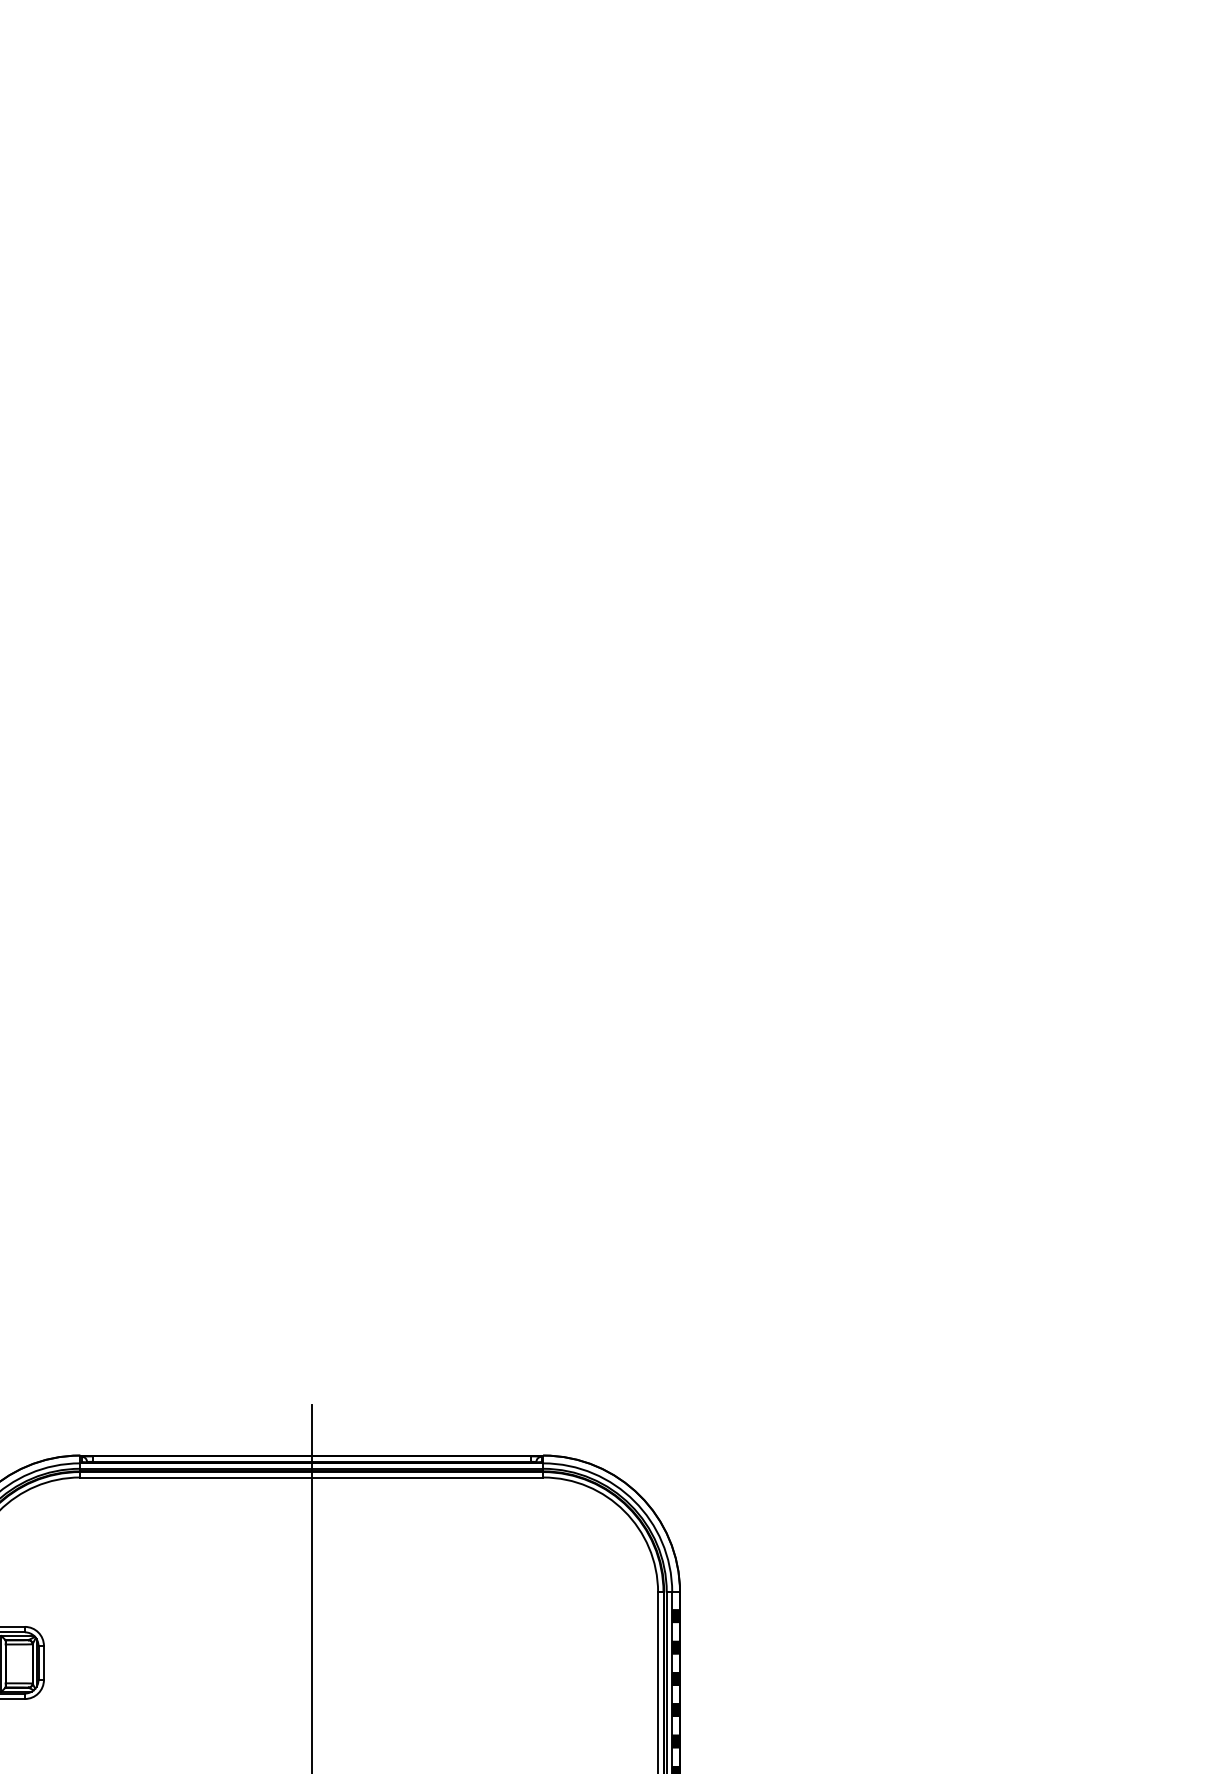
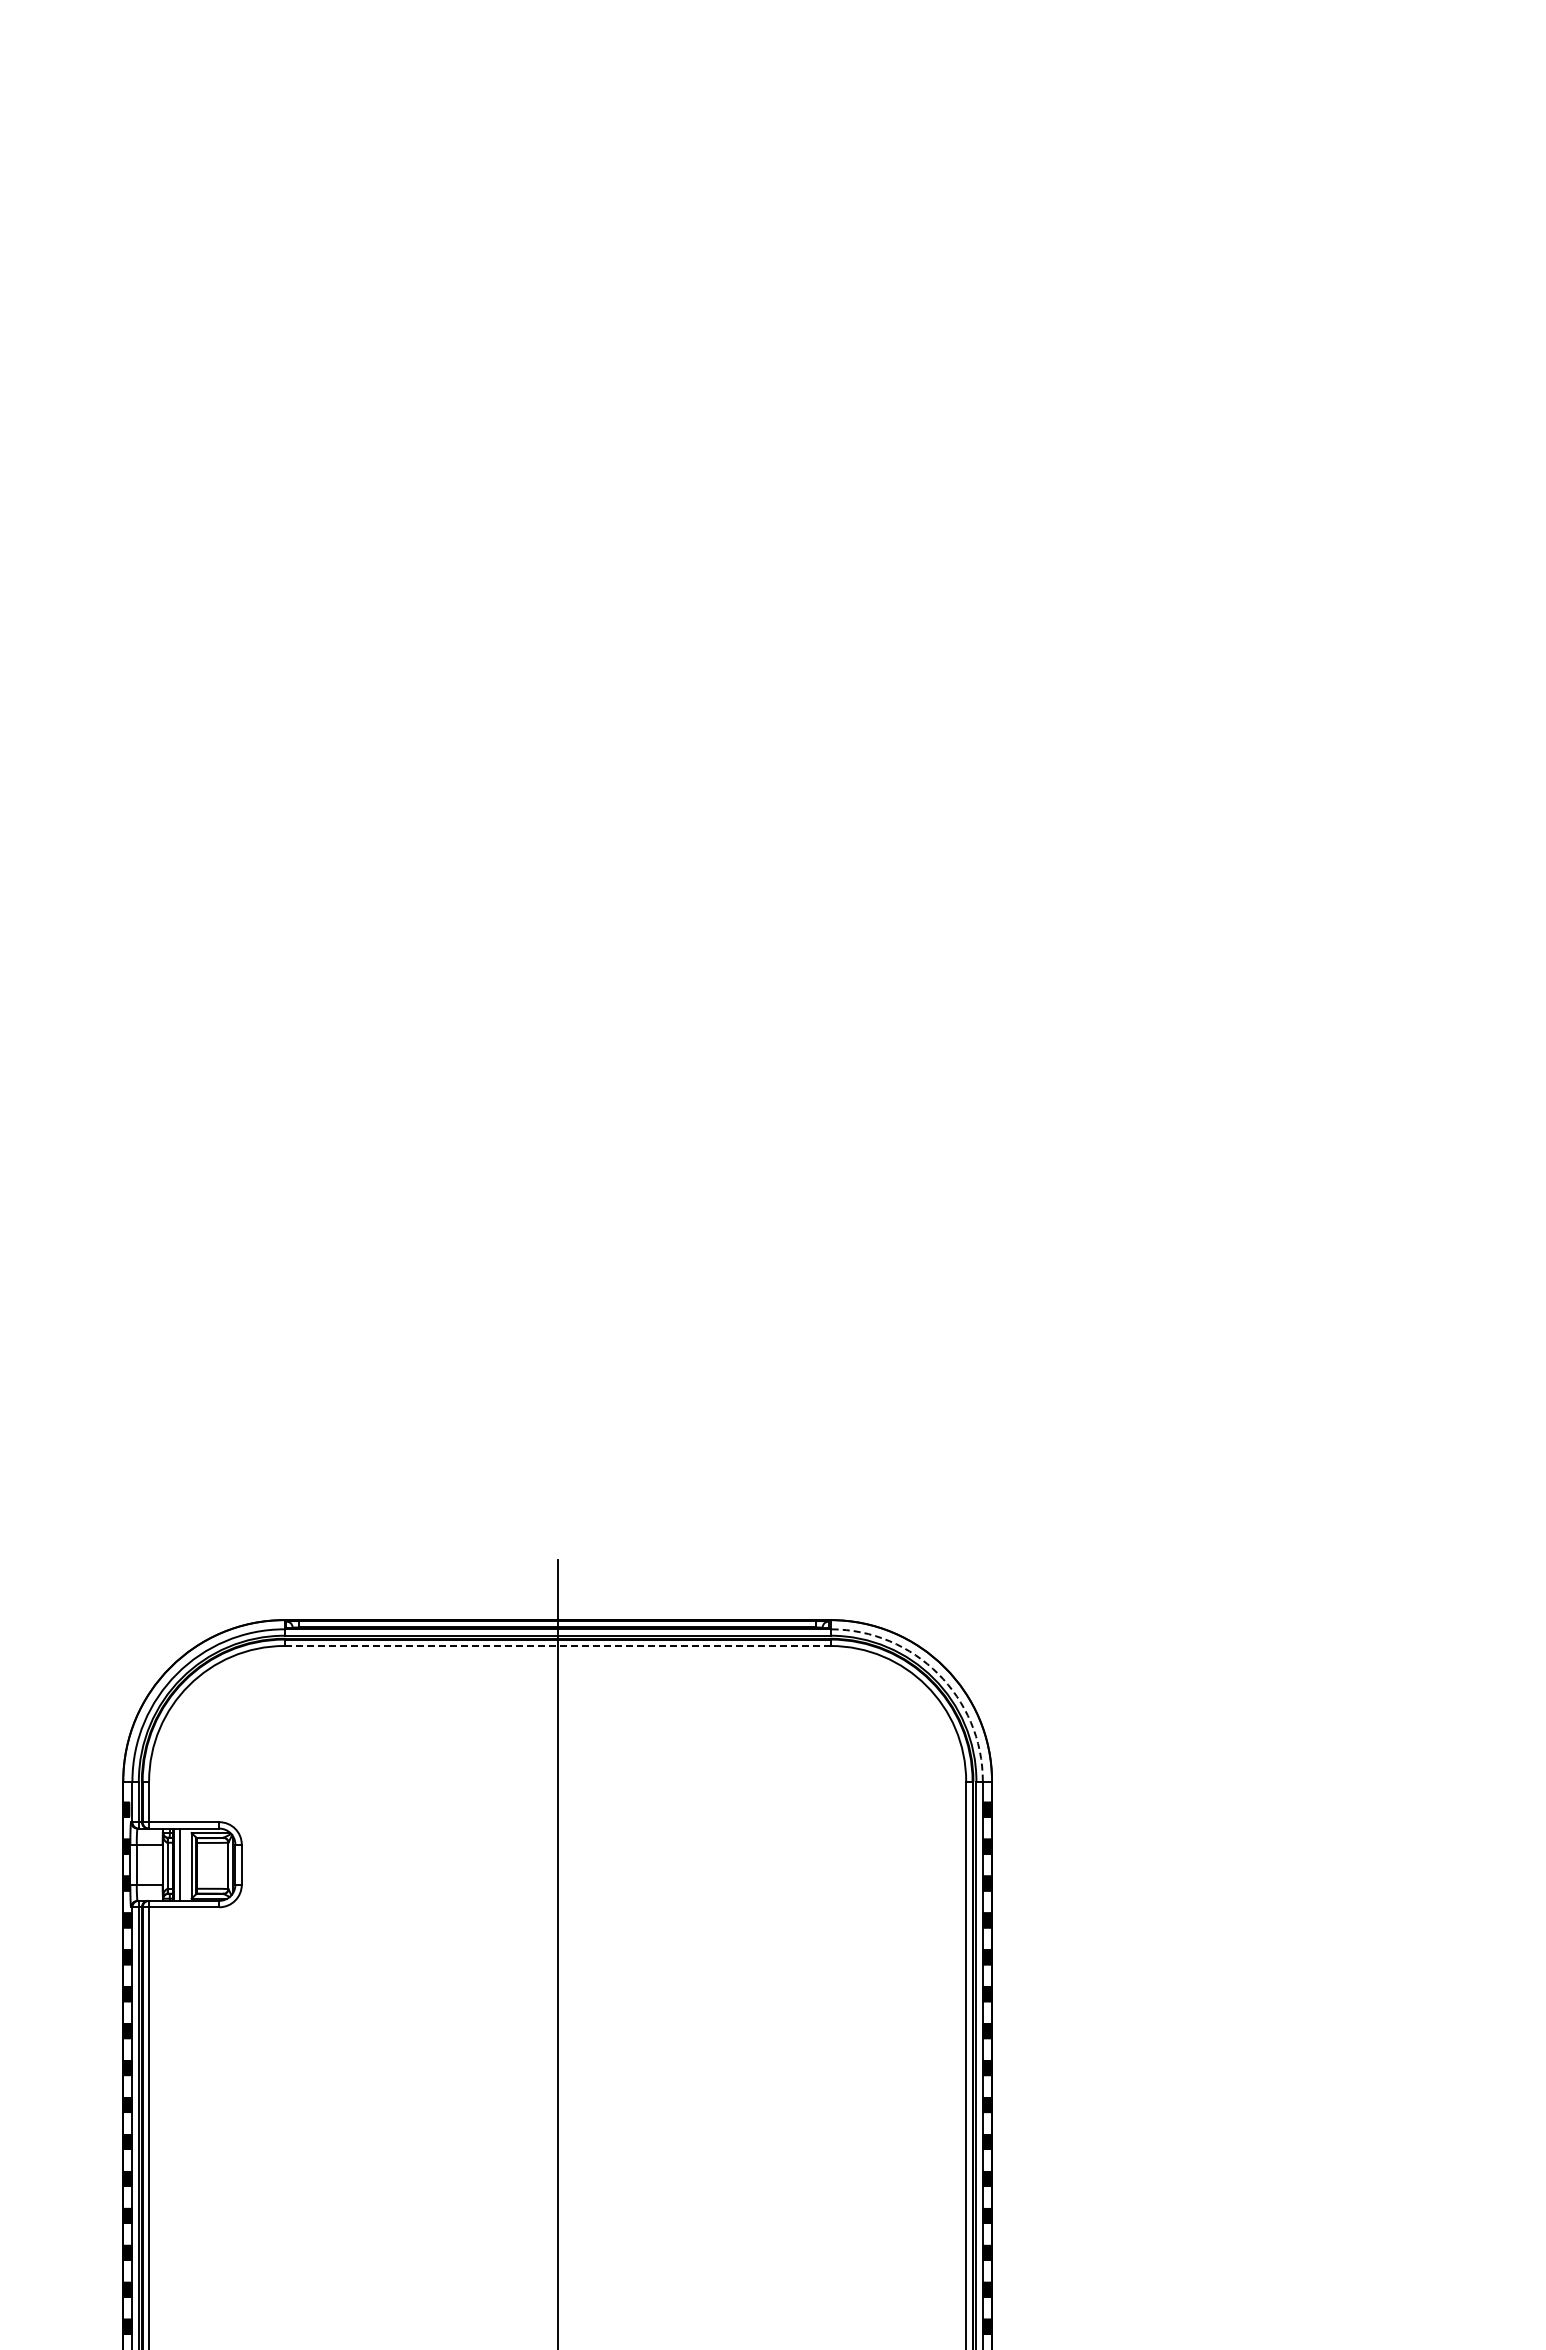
line: (311, 1477) -> (557, 1645), solid -> dashed
arc: (634, 1500) -> (938, 1673), solid -> dashed

